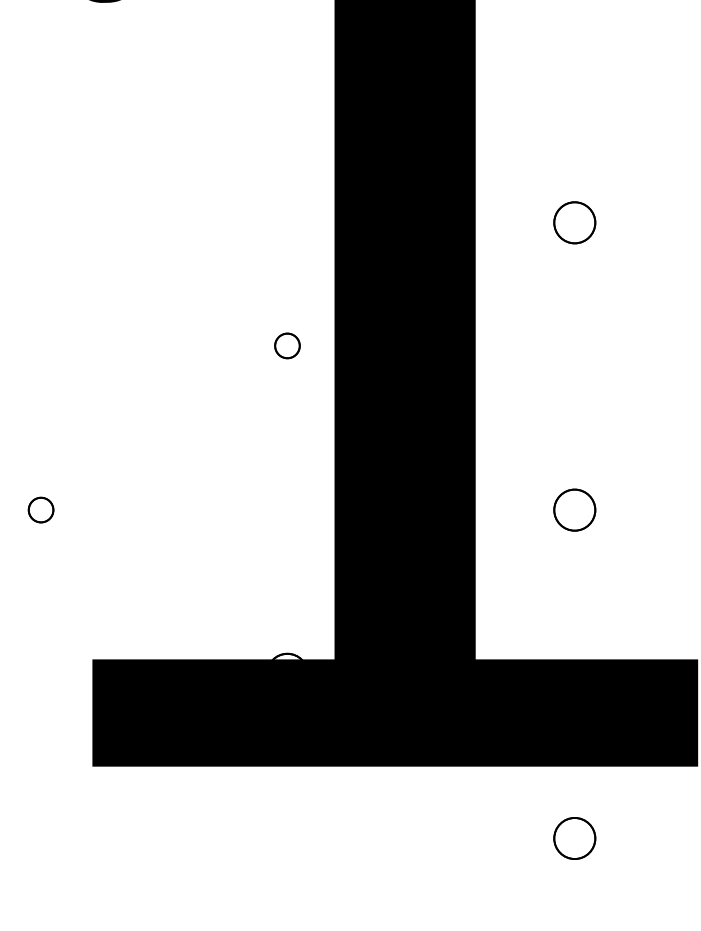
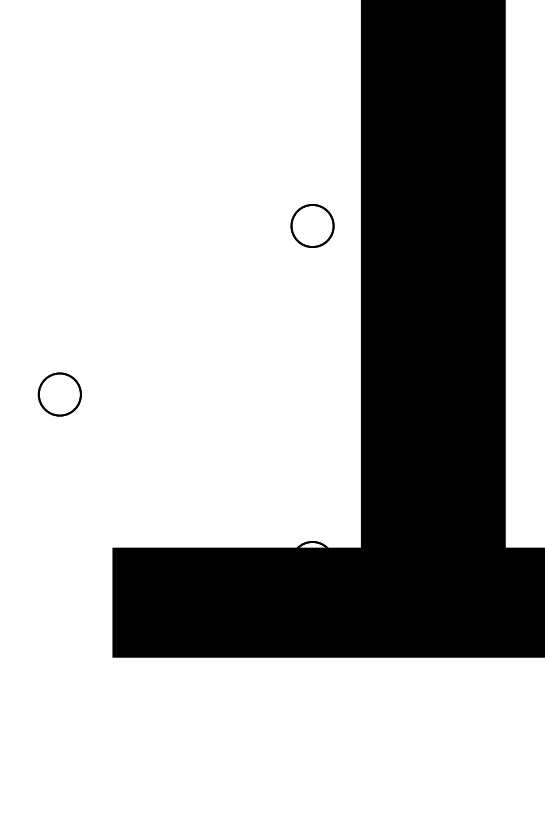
part: (287, 345) -> (312, 225), size x1.67
part: (40, 509) -> (59, 393), size x1.67

